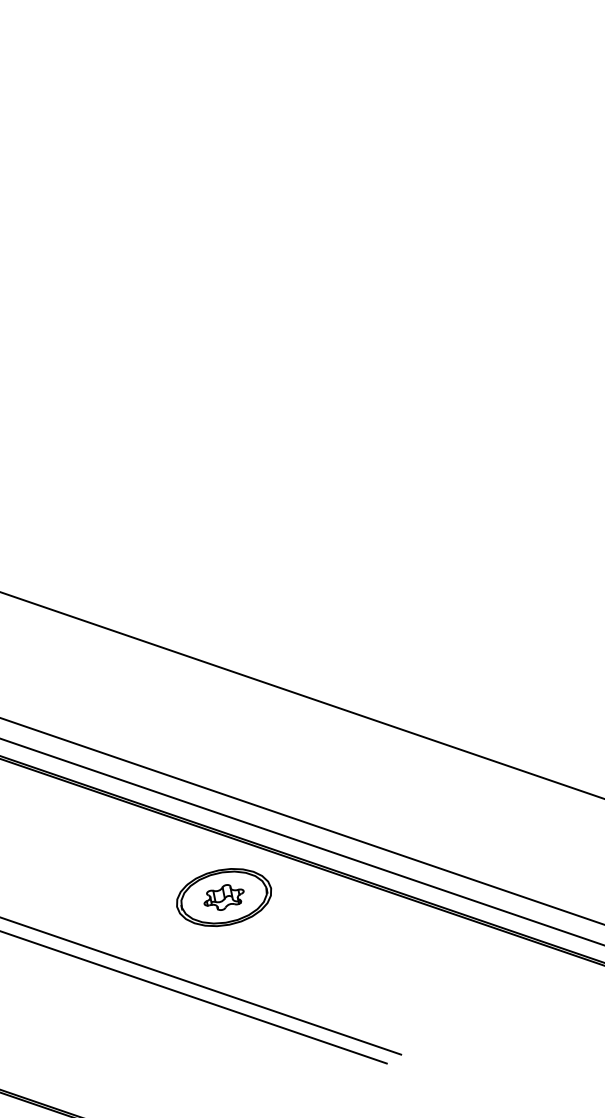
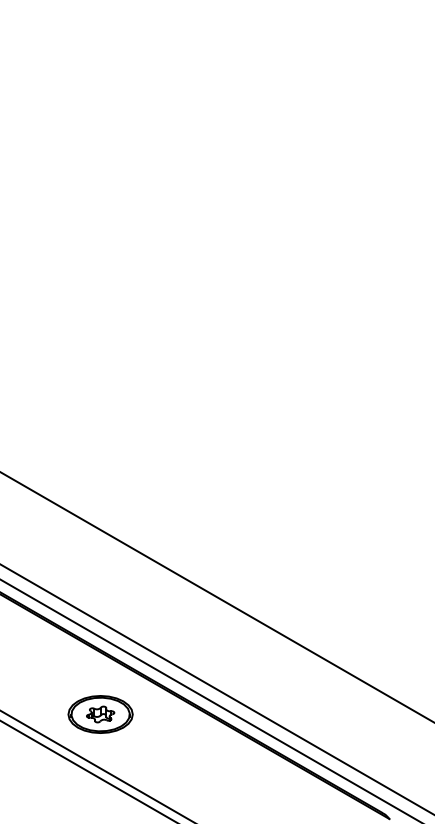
part: (223, 897) -> (100, 714), moved

